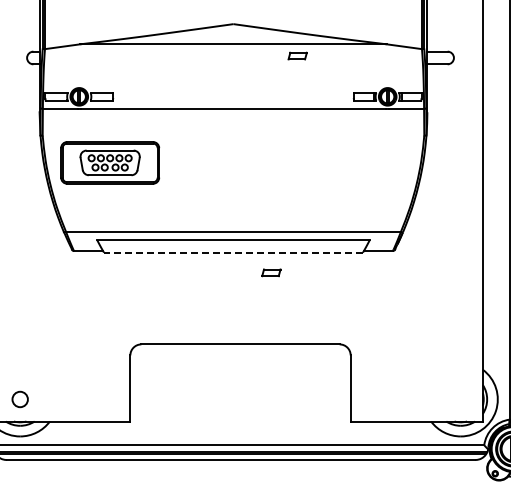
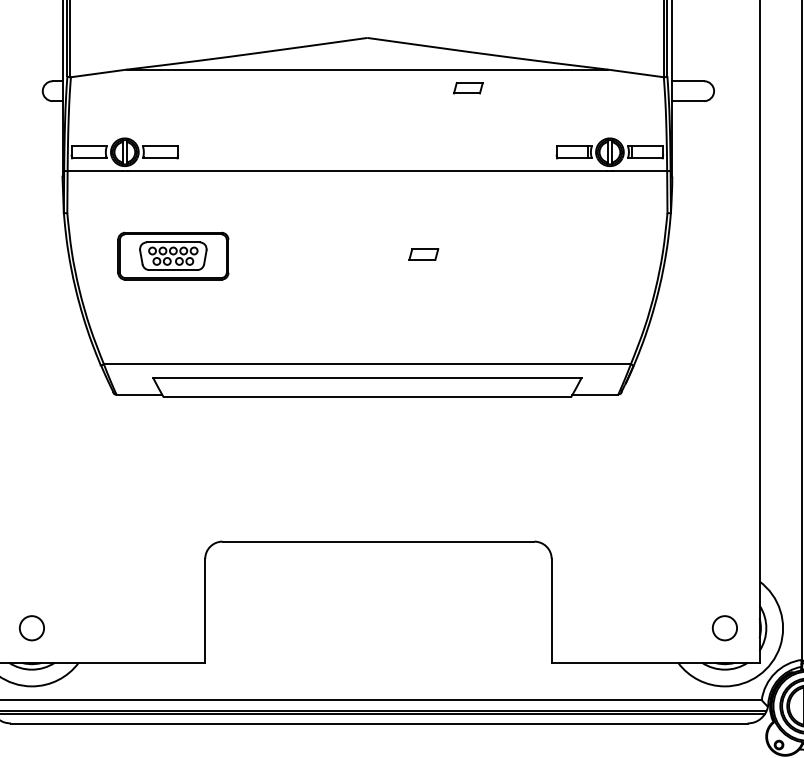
part: (109, 162) -> (172, 255), size x0.71
line: (233, 252) -> (367, 397), dashed -> solid
part: (271, 272) -> (424, 253), moved
circle: (460, 399) -> (724, 628), added

